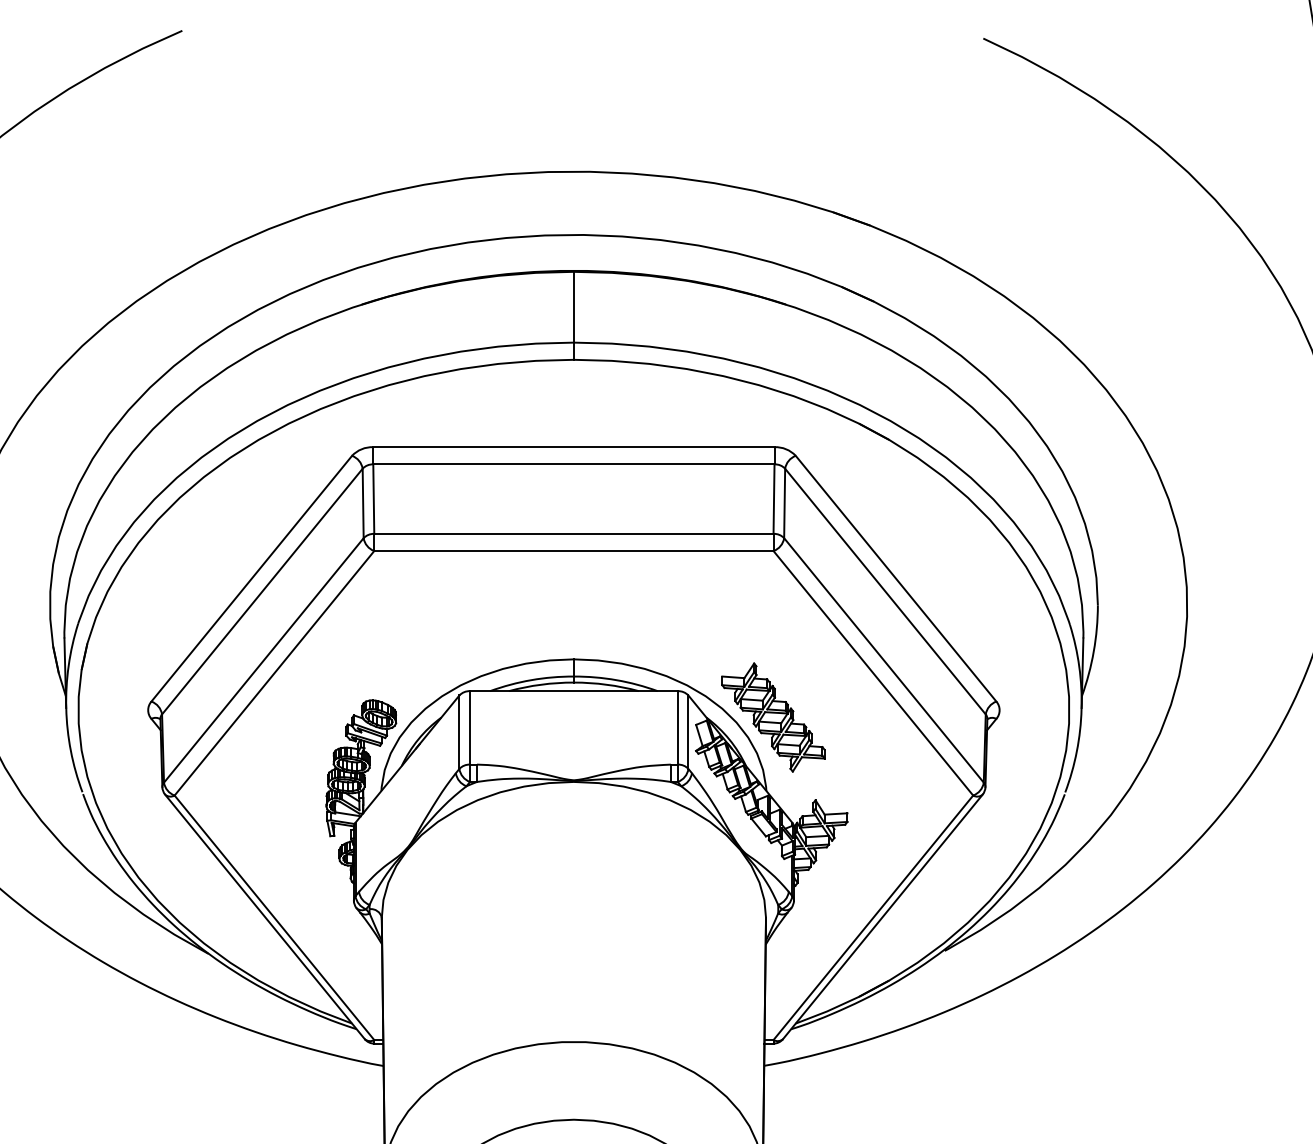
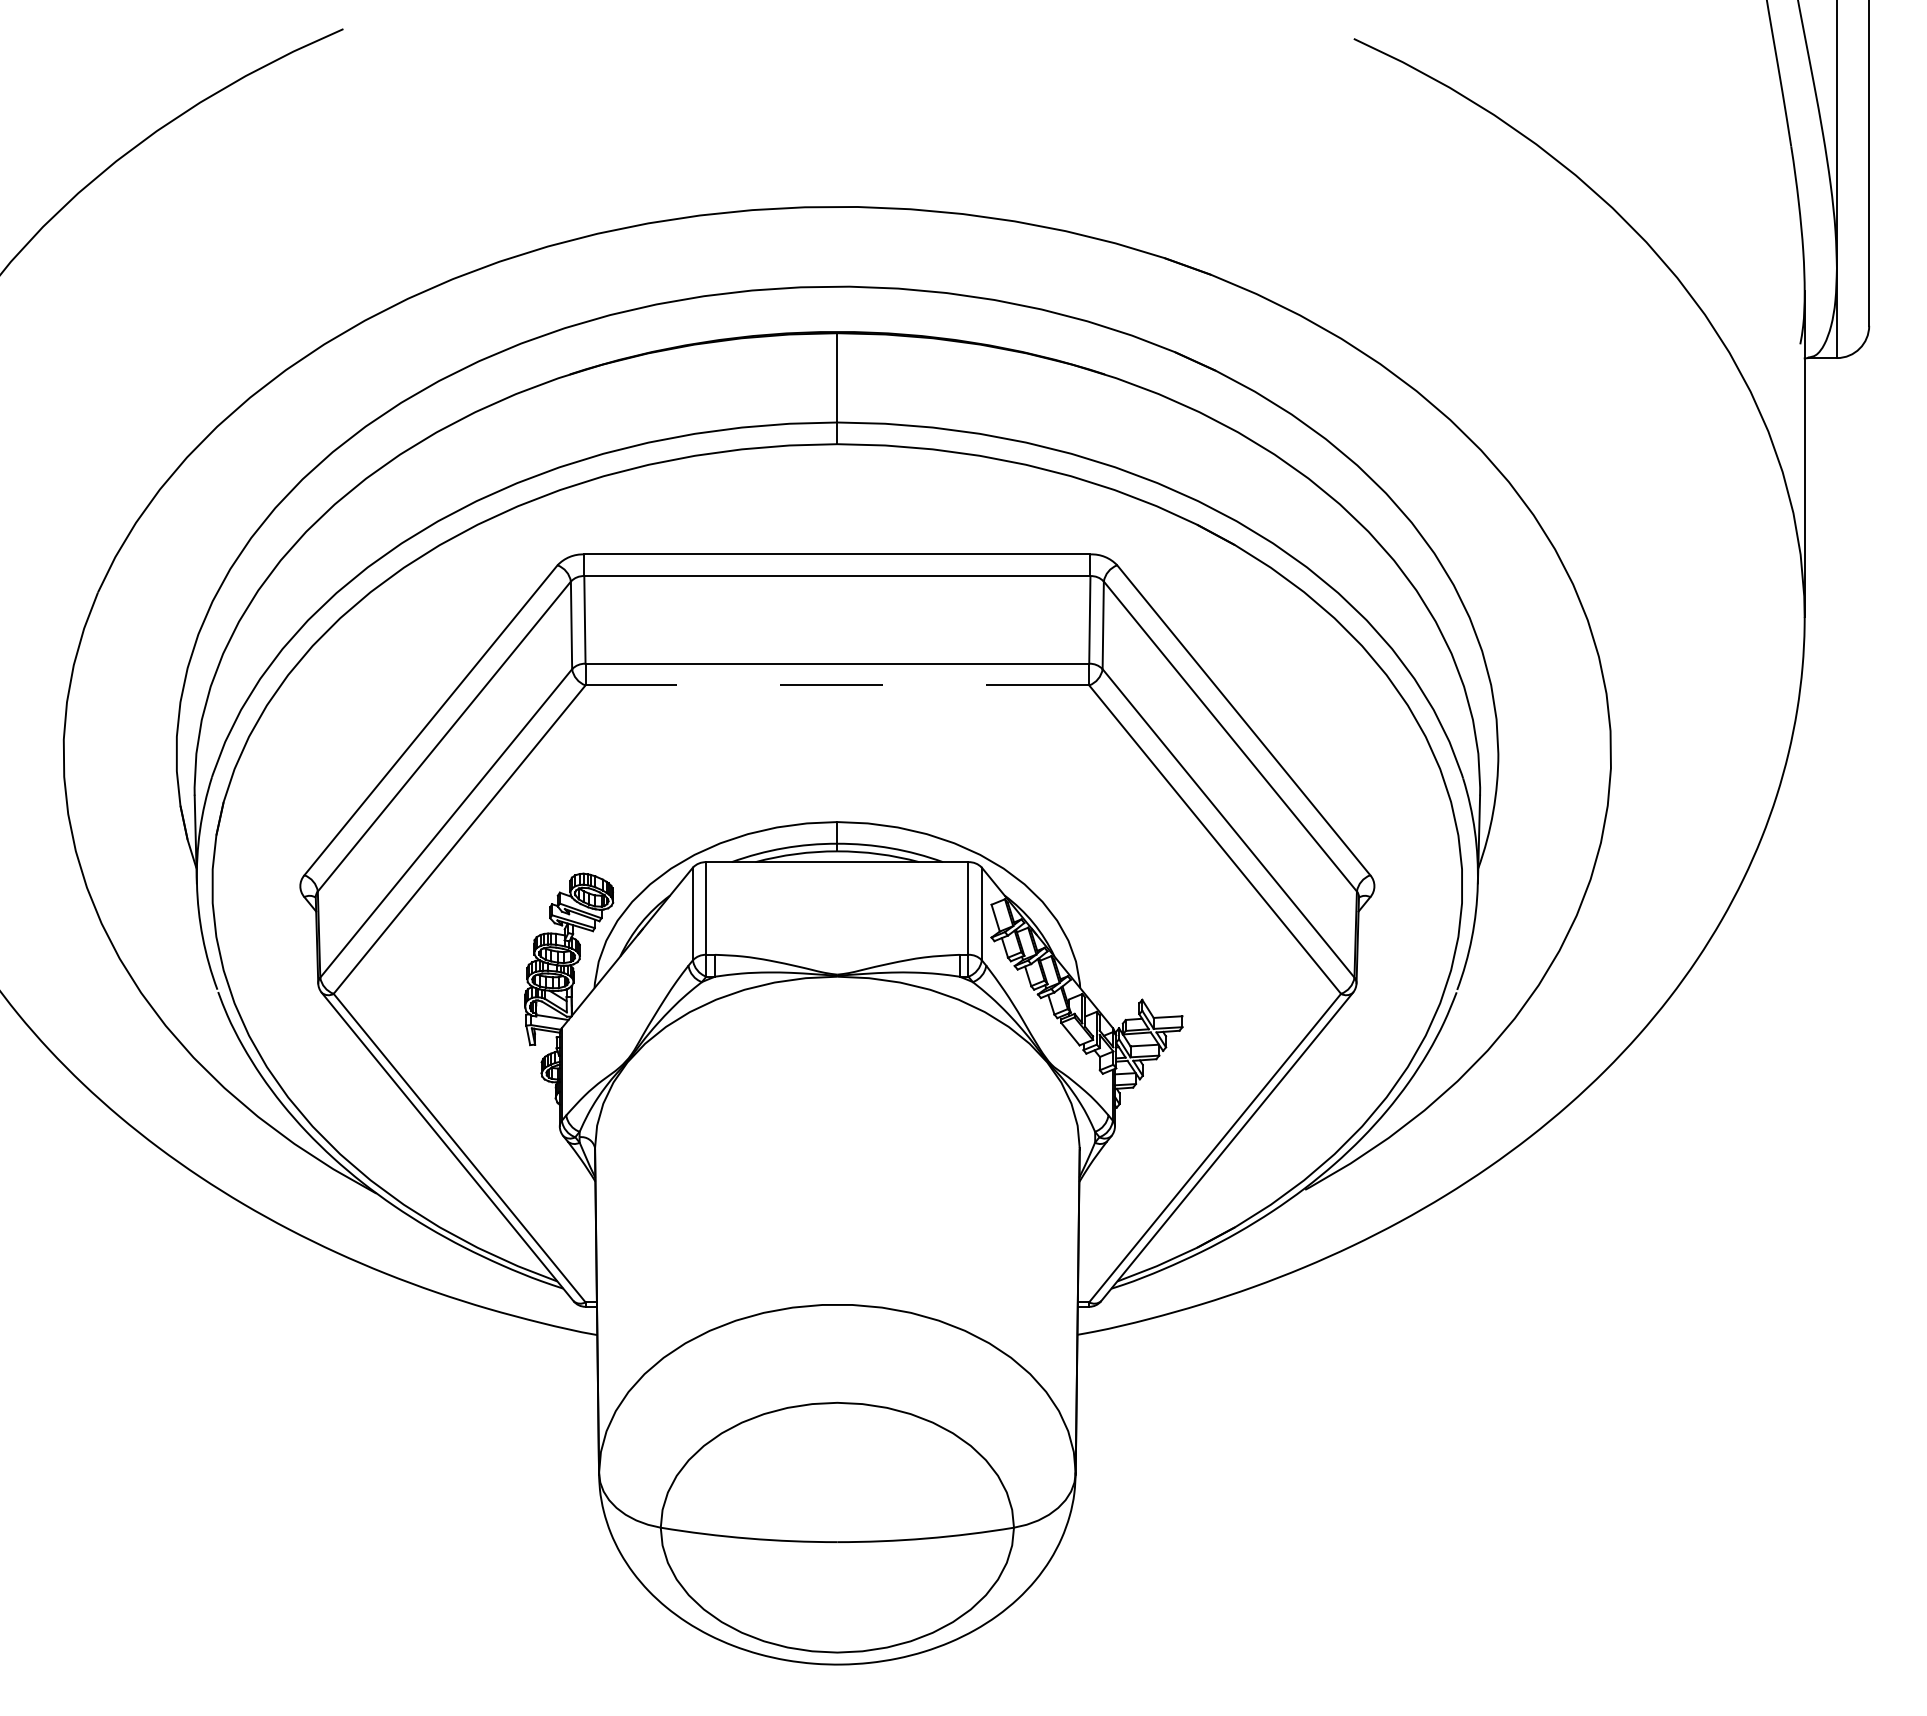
line: (574, 551) -> (837, 685), solid -> dashed
part: (772, 717) -> (1088, 895), removed

